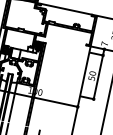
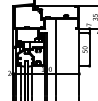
line: (50, 76) -> (55, 56), added

